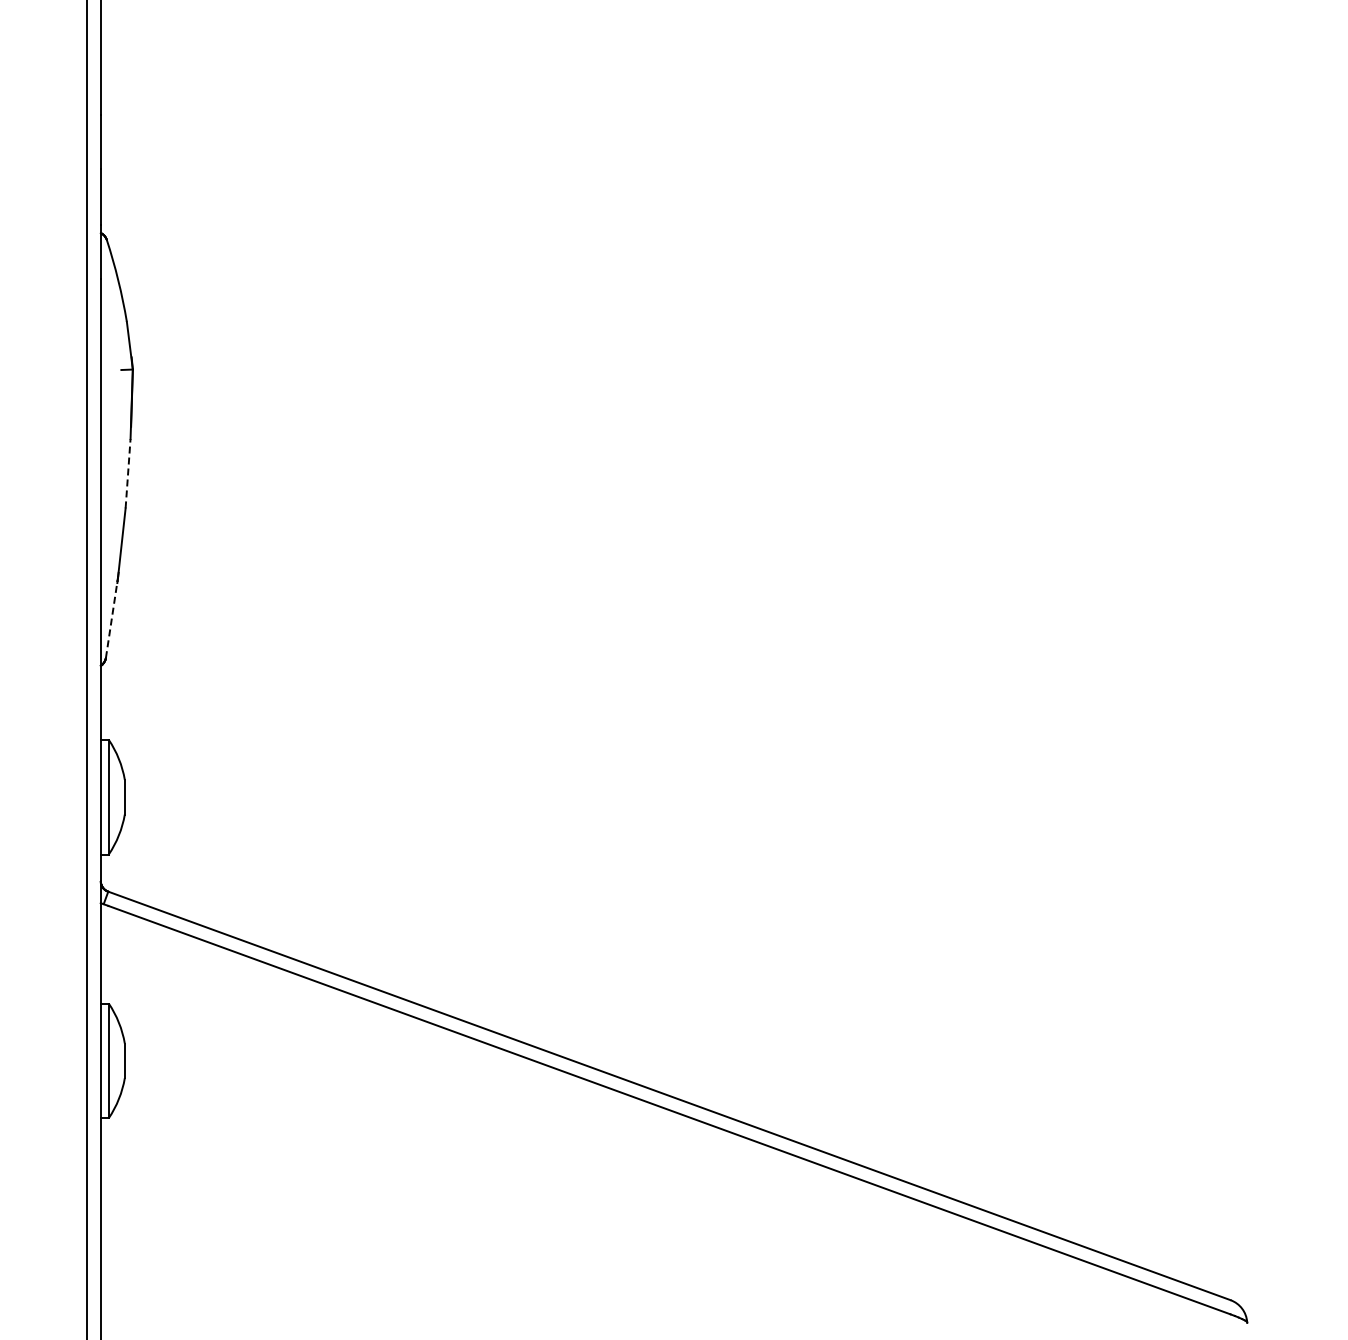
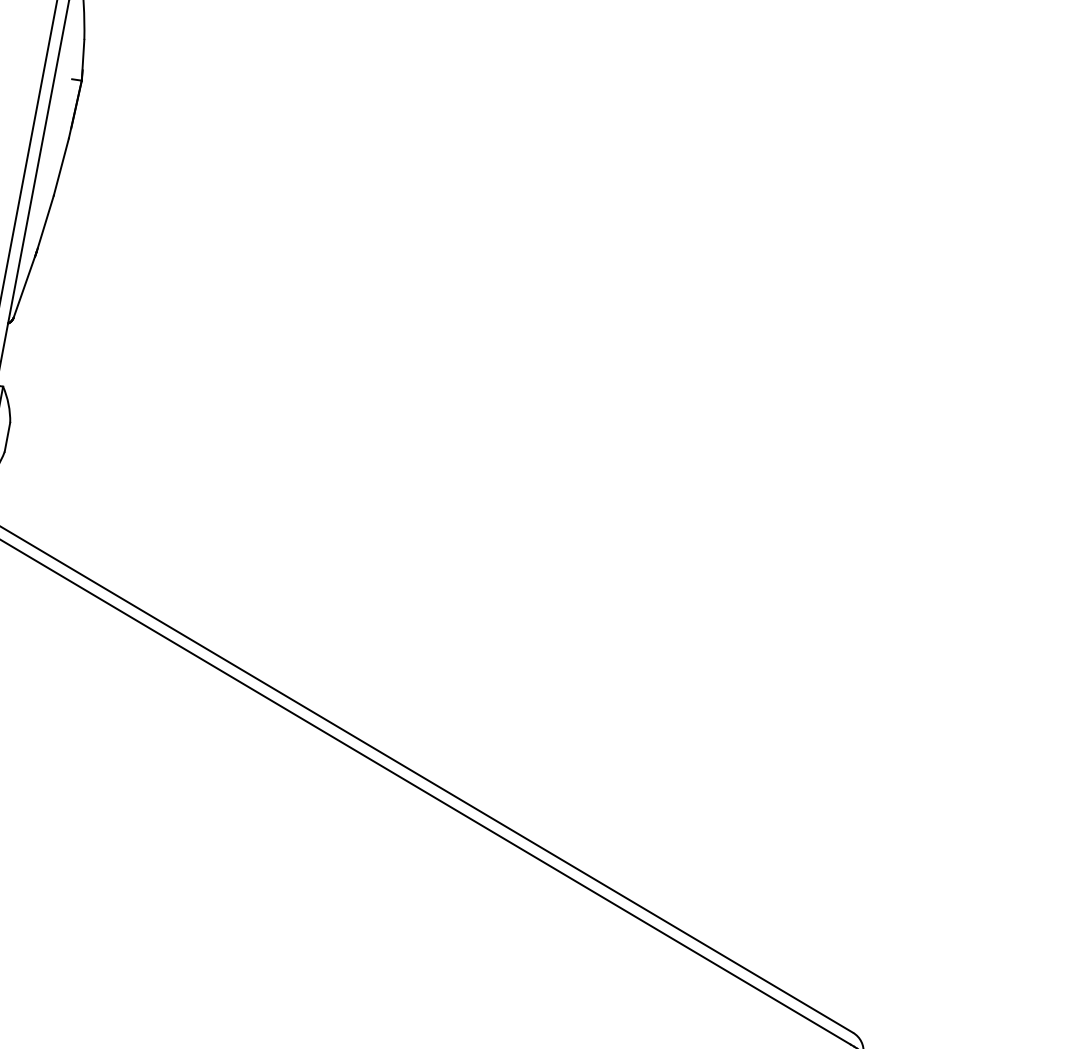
line: (128, 473) -> (61, 166), dashed -> solid
line: (111, 617) -> (24, 284), dashed -> solid

